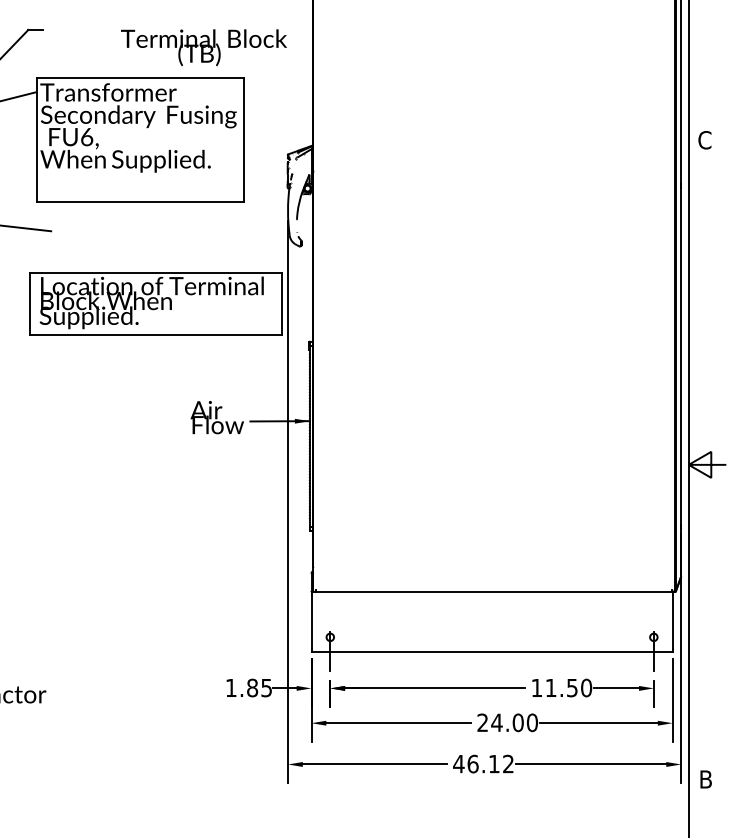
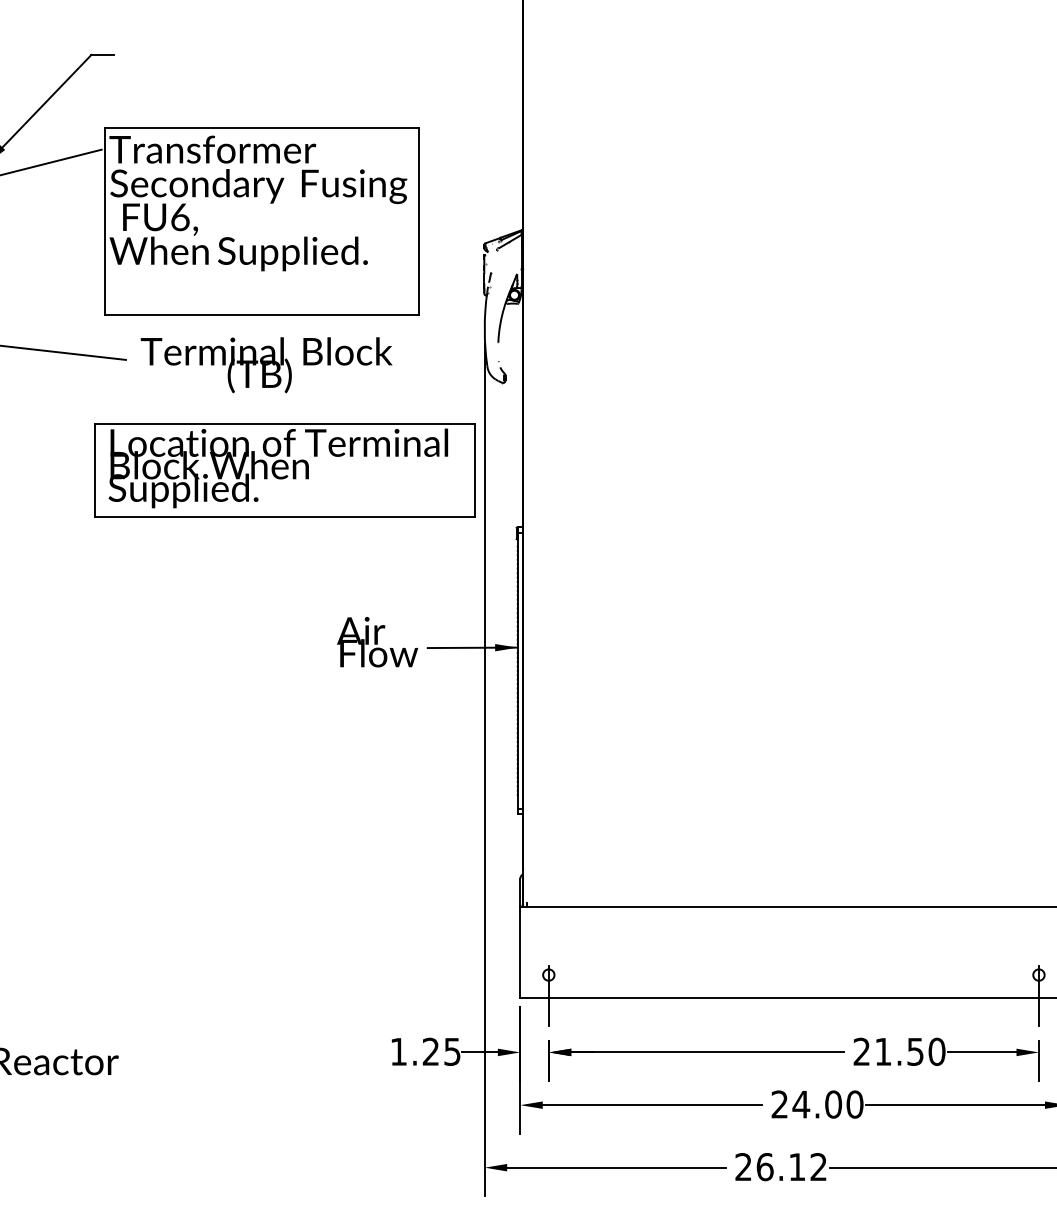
text: (203, 47) -> (265, 364), moved
text: (252, 687) -> (430, 1051), 1.85 -> 1.25
text: (536, 687) -> (861, 1051), 11.50 -> 21.50
text: (458, 763) -> (743, 1166), 46.12 -> 26.12

